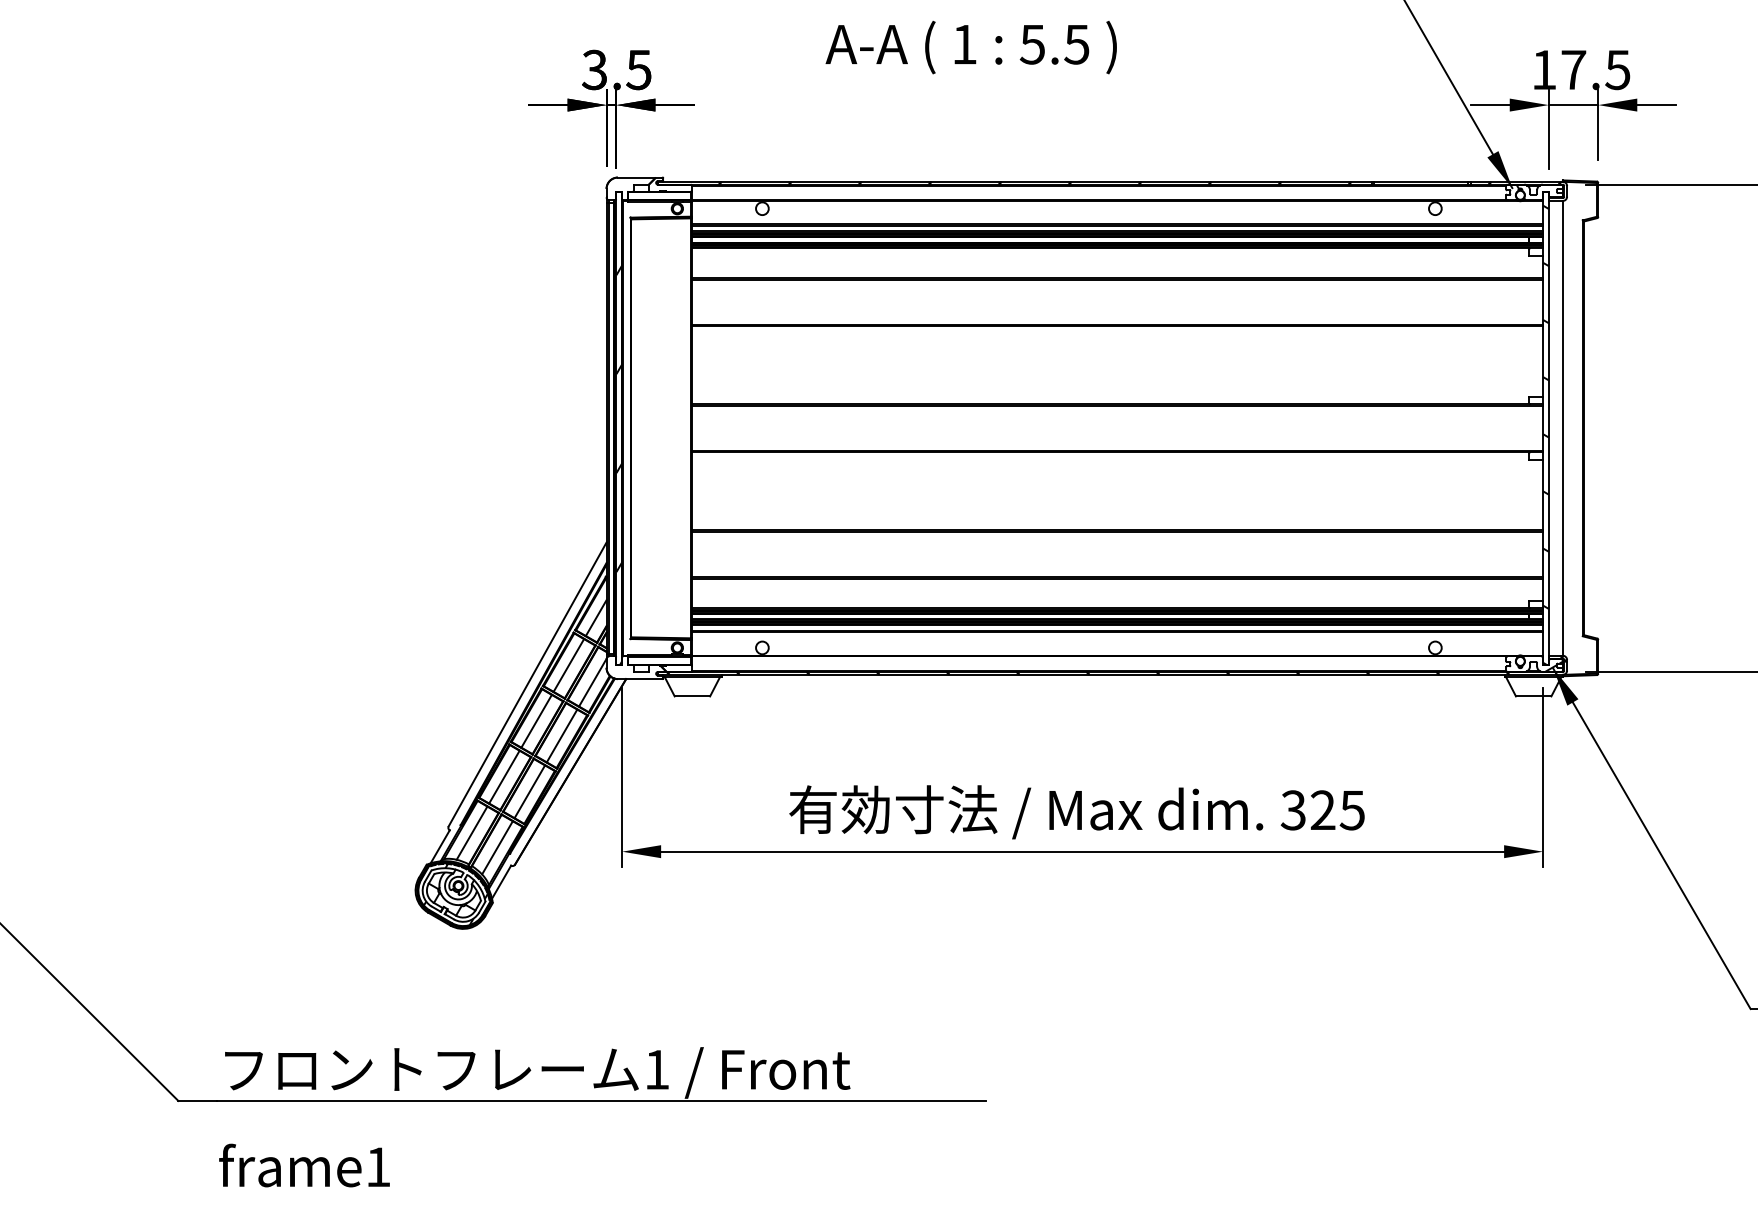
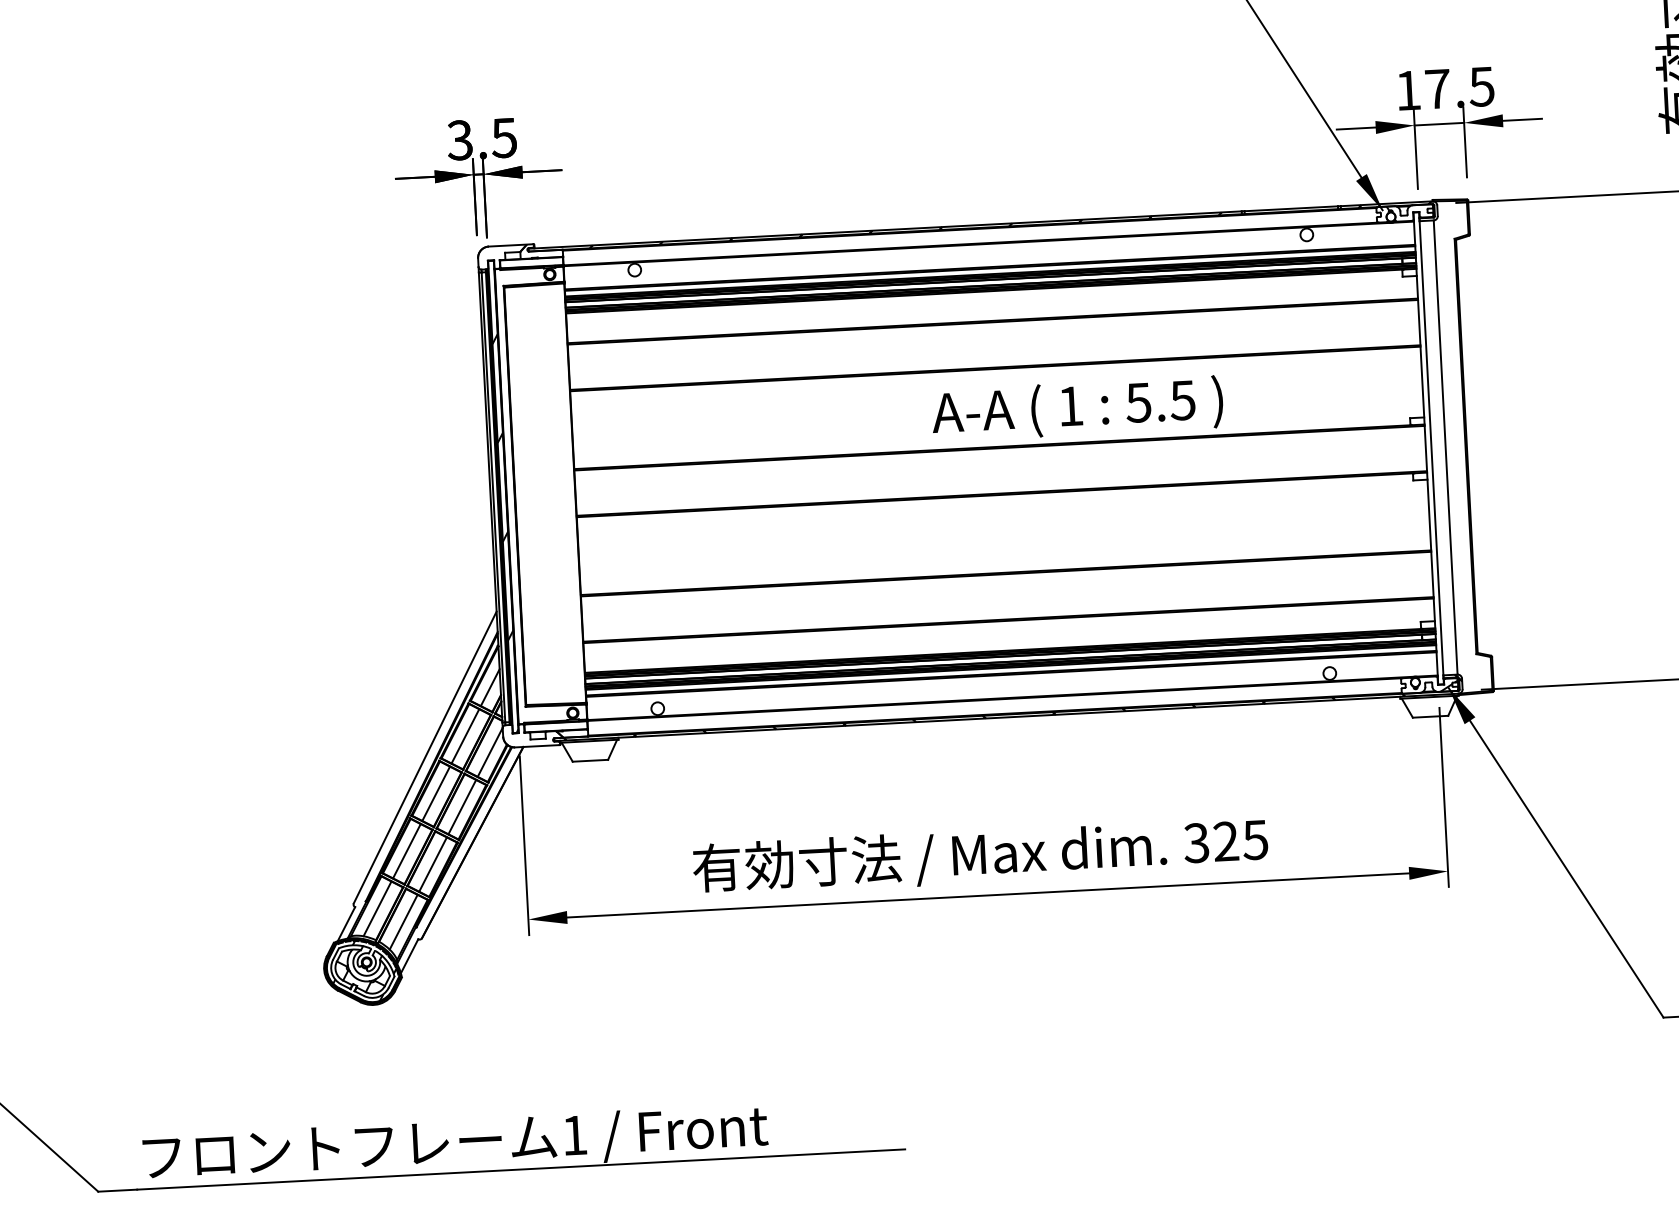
text: (970, 47) -> (1076, 408), moved
hatch: (1545, 434) -> (1428, 454), removed

